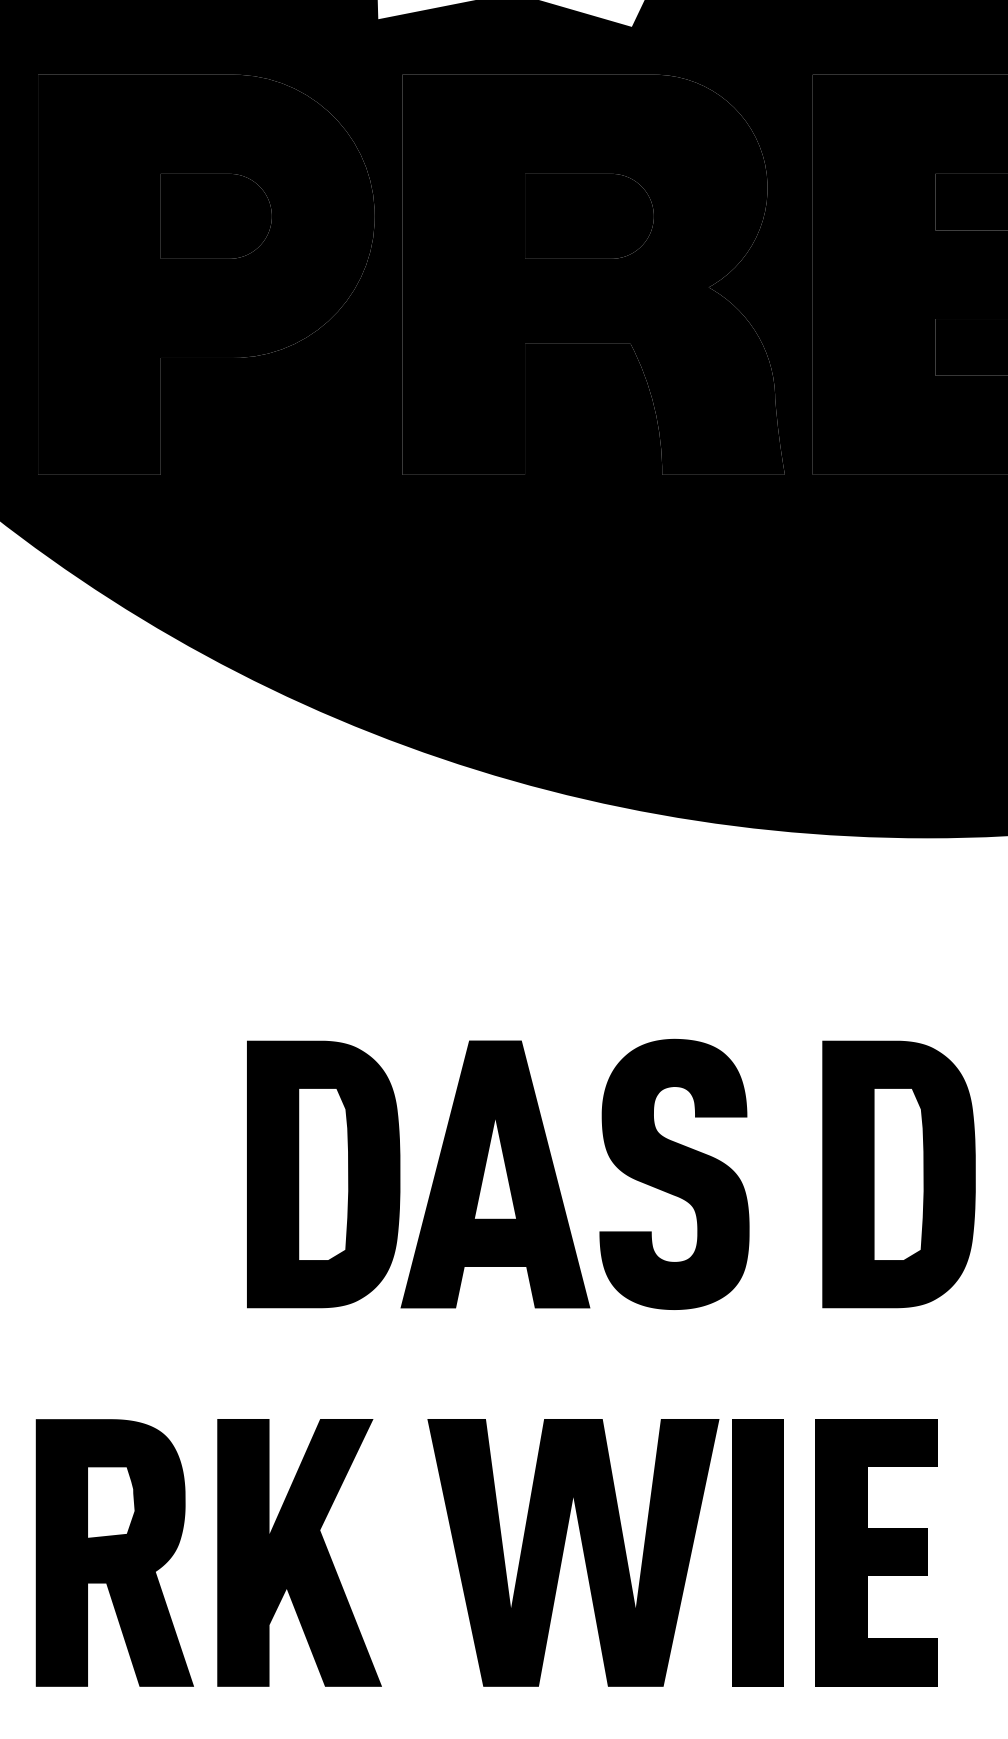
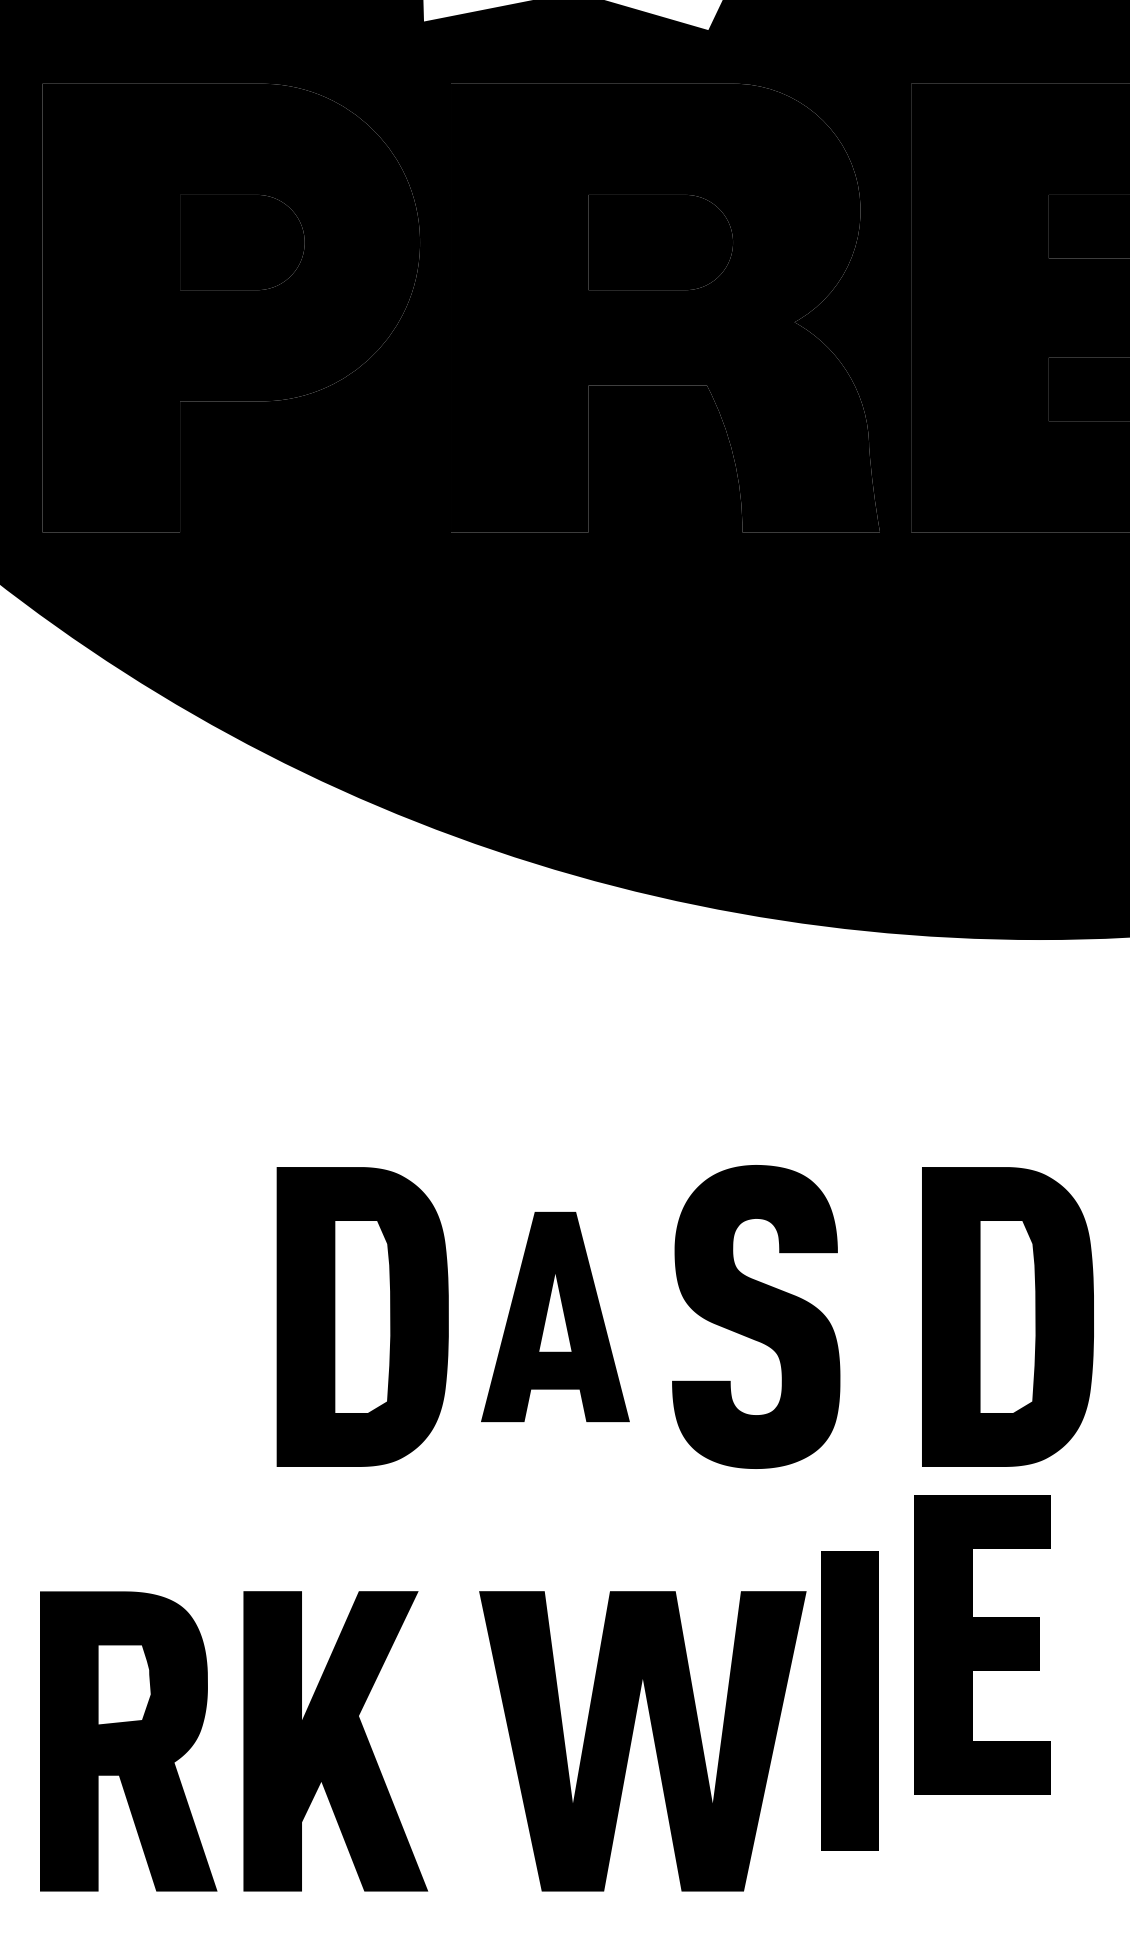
part: (495, 1174) -> (555, 1317), size x0.7
part: (757, 1552) -> (849, 1700), moved
part: (876, 1552) -> (982, 1644), moved

